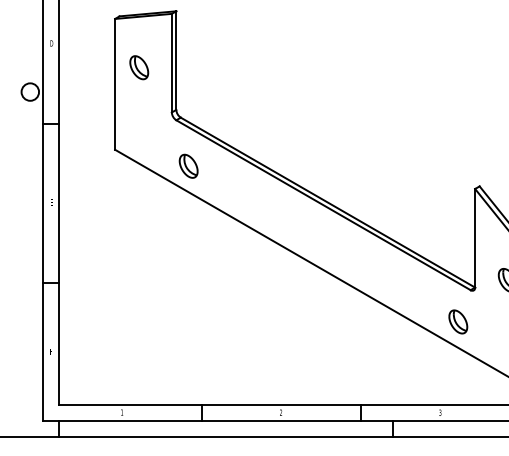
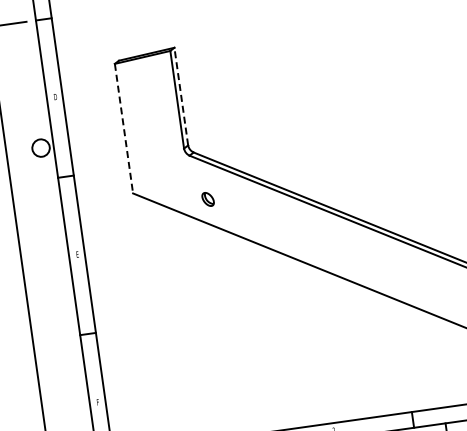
line: (176, 60) -> (181, 96), solid -> dashed
part: (139, 67) -> (145, 108), removed
line: (115, 84) -> (124, 128), solid -> dashed
part: (188, 165) -> (207, 198), size x0.6

